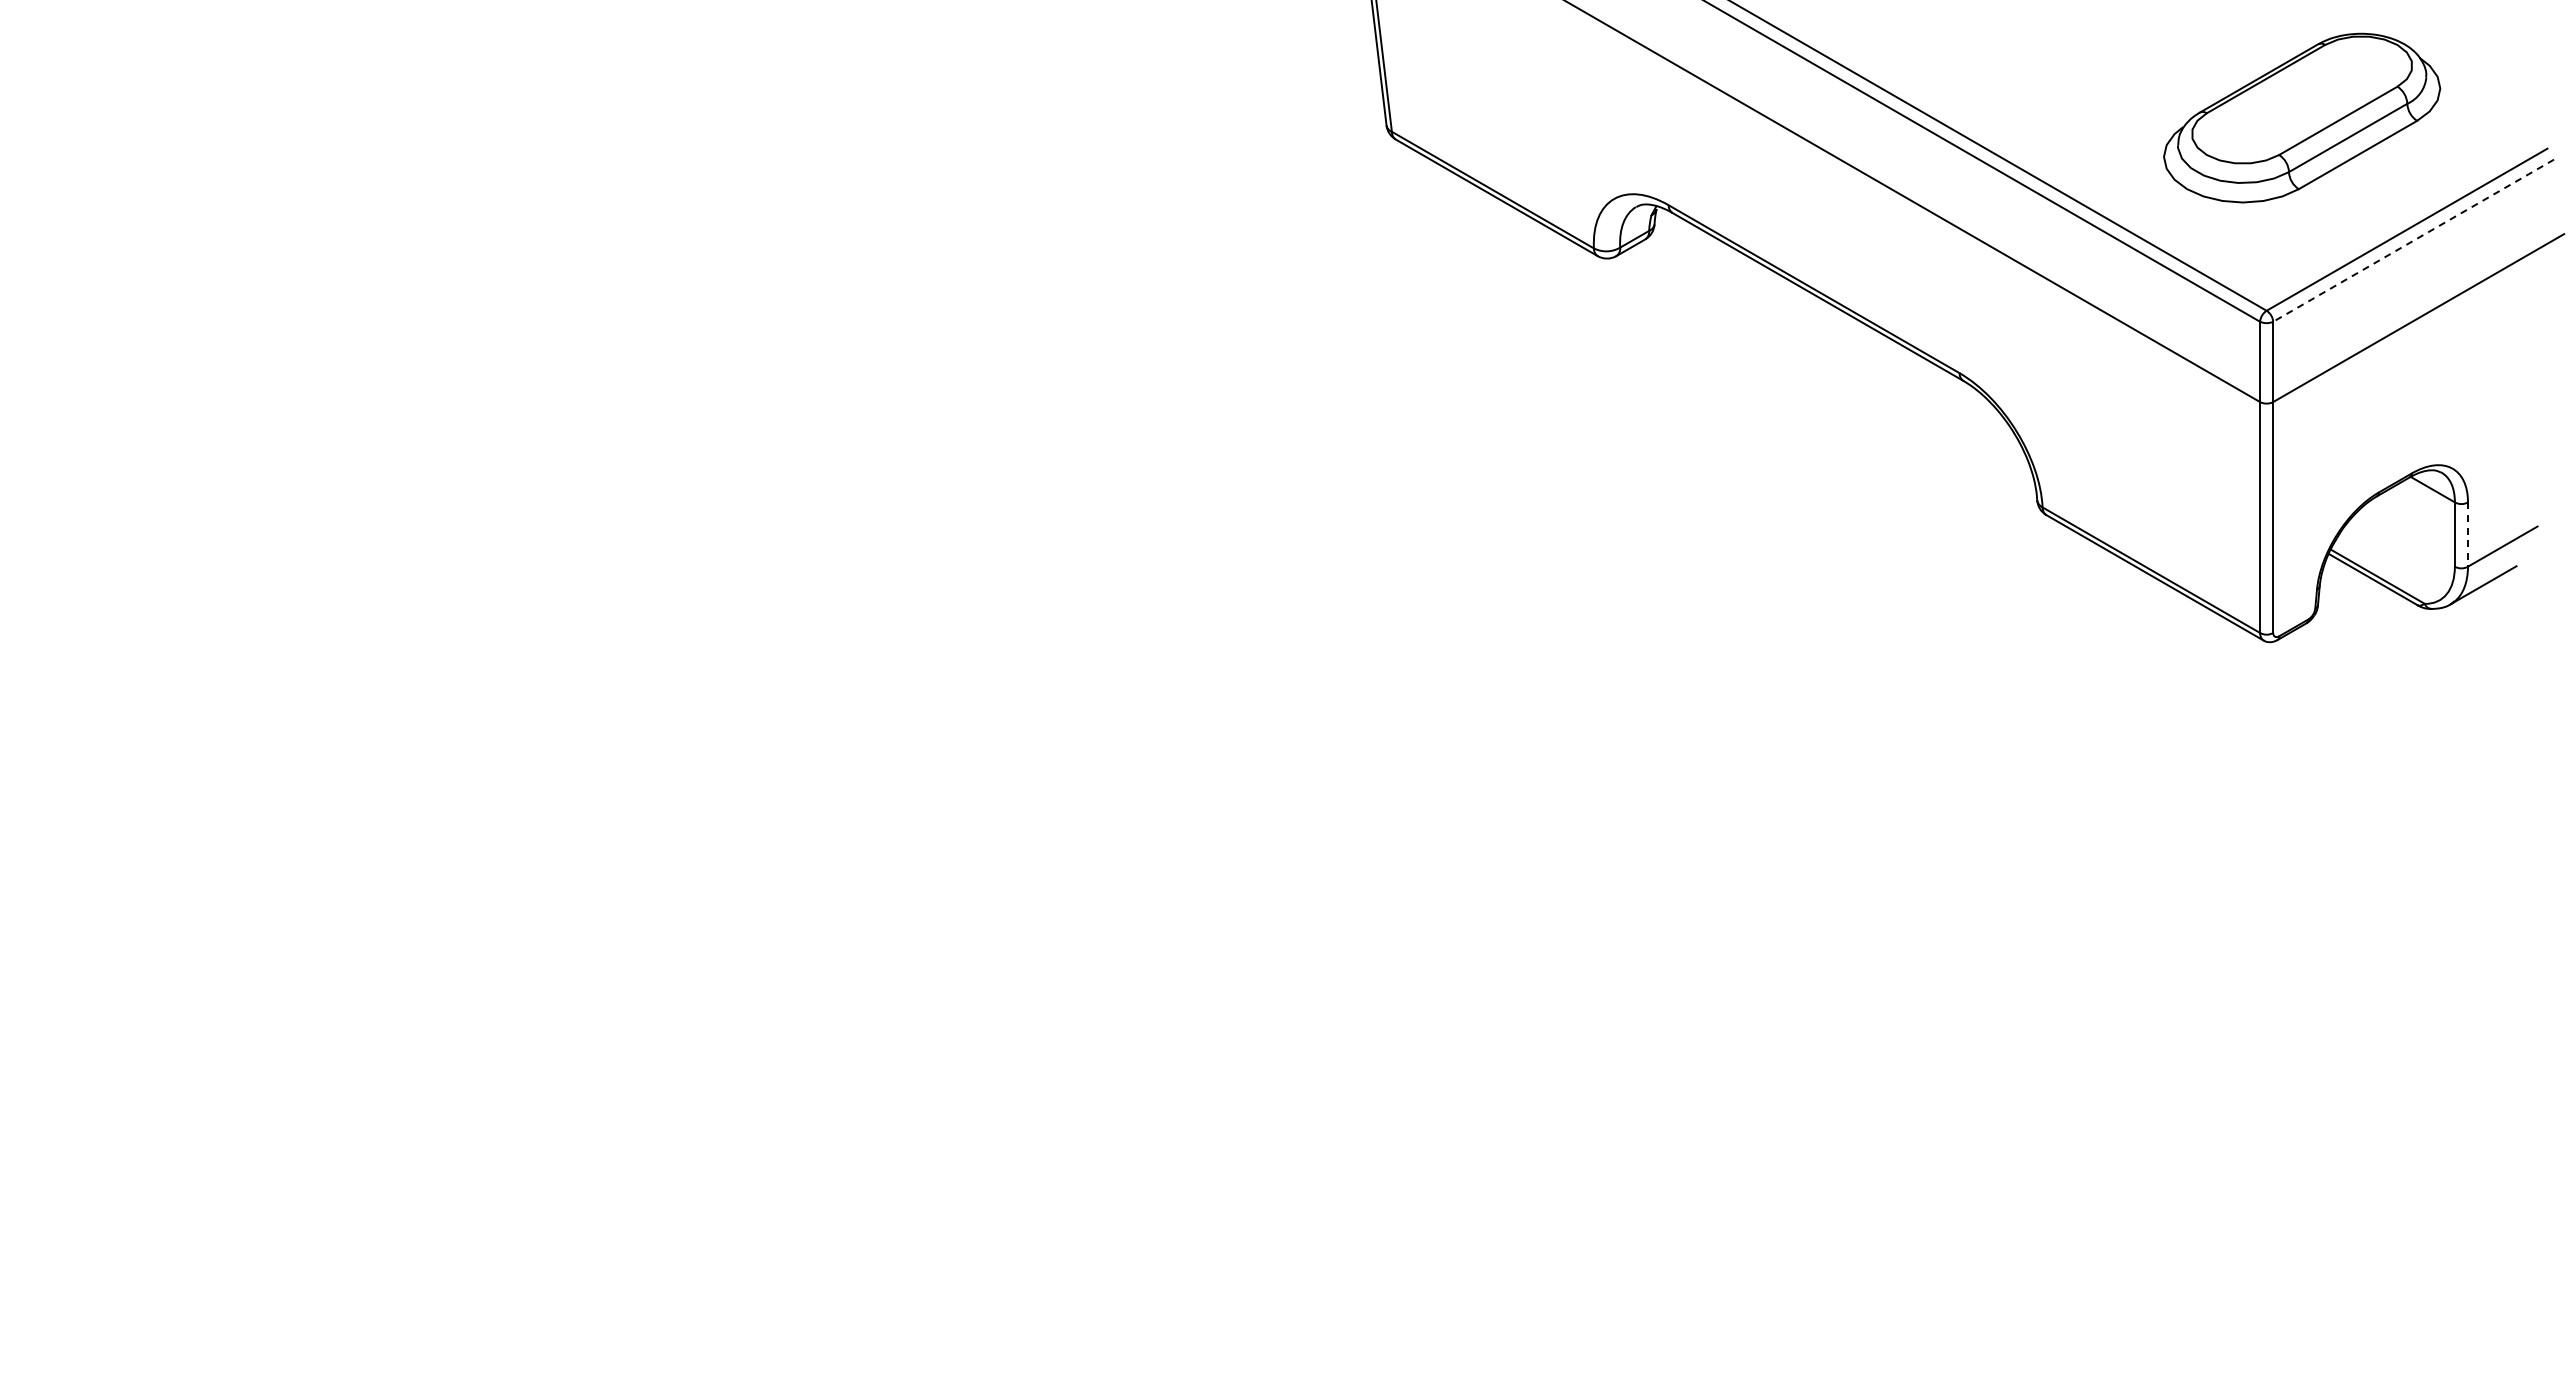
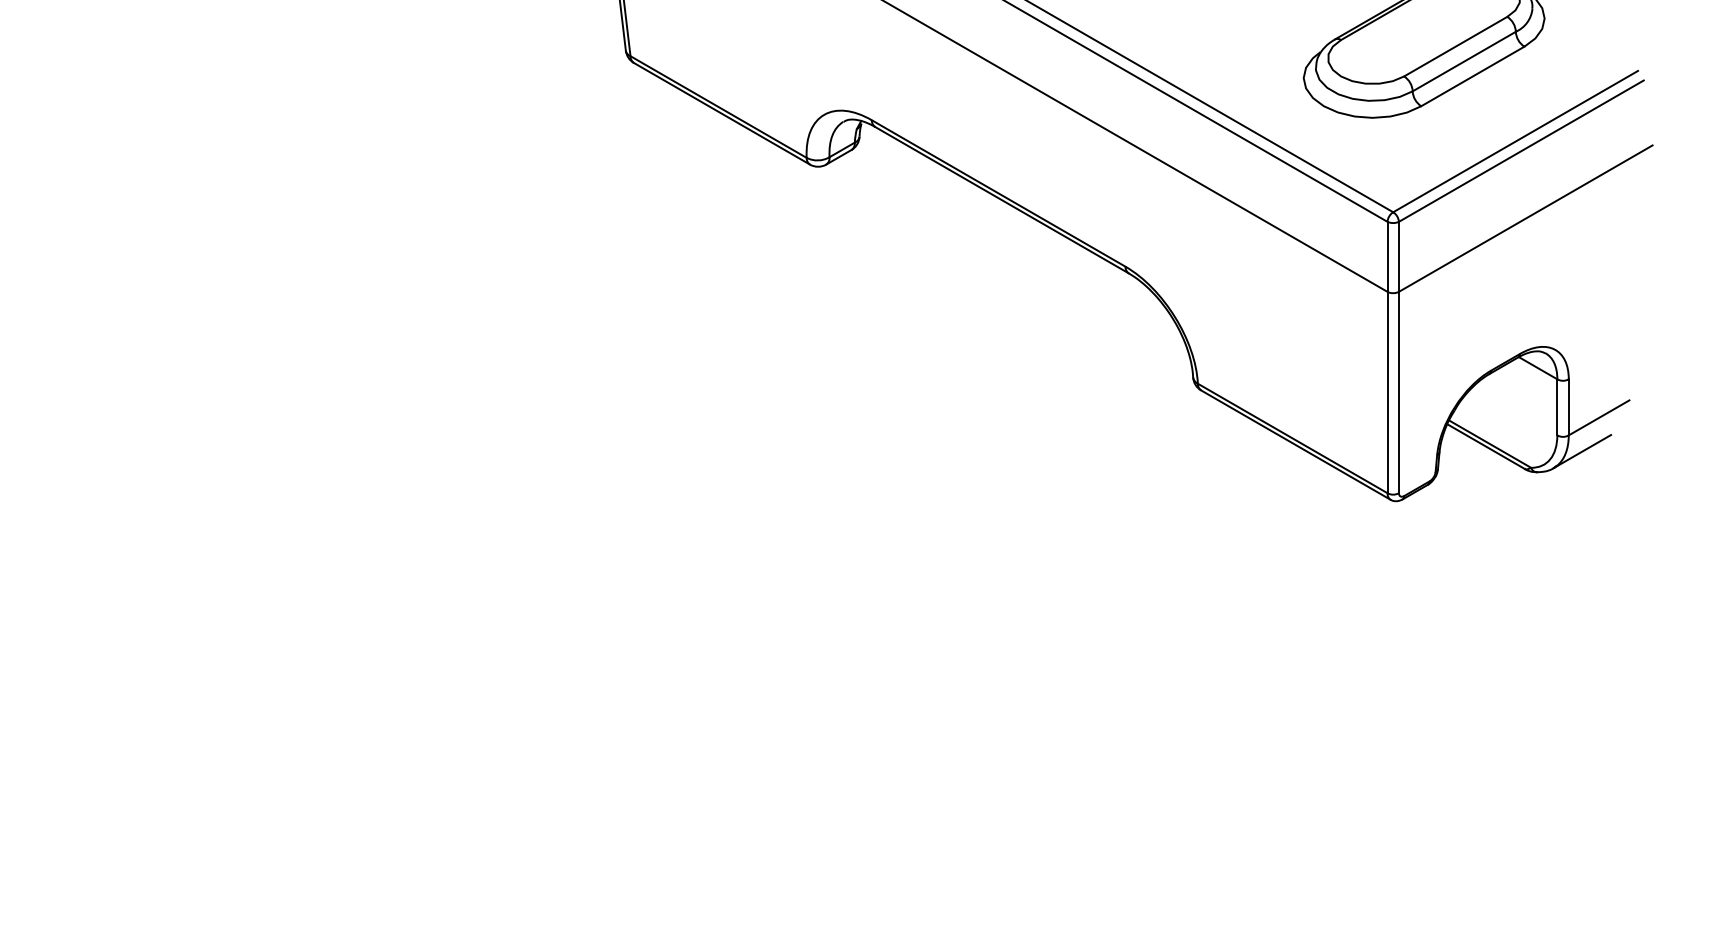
line: (2413, 240) -> (1521, 150), dashed -> solid
line: (2468, 535) -> (1569, 408), dashed -> solid

